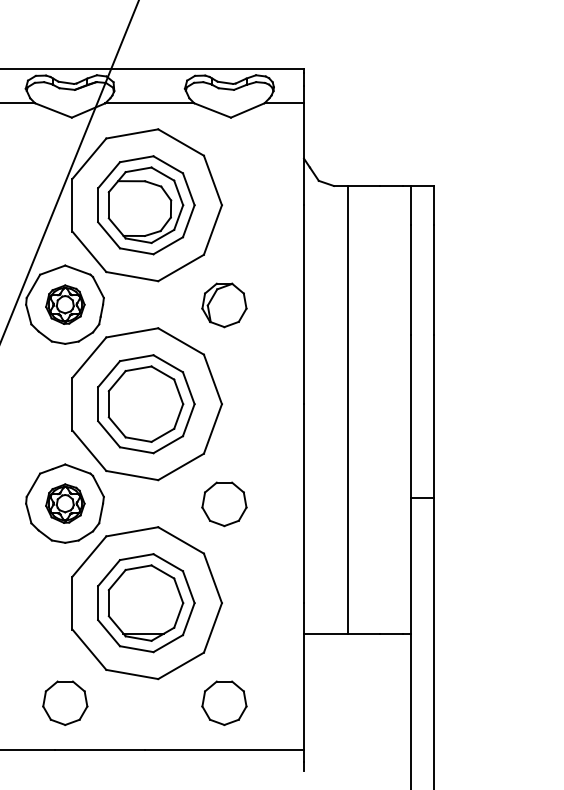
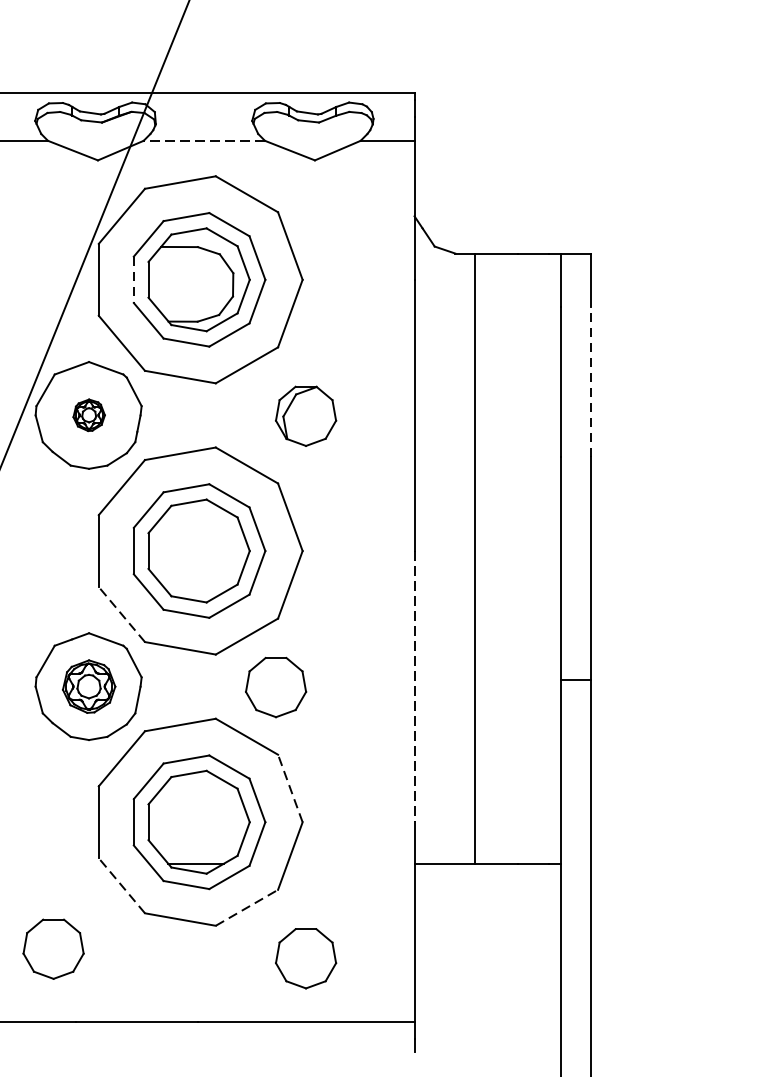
line: (149, 103) -> (203, 141), solid -> dashed
line: (98, 205) -> (134, 280), solid -> dashed
line: (433, 279) -> (591, 381), solid -> dashed
part: (65, 304) -> (89, 415), size x0.6
line: (89, 450) -> (122, 614), solid -> dashed
part: (224, 504) -> (276, 687), moved
line: (304, 504) -> (415, 687), solid -> dashed
line: (212, 577) -> (289, 787), solid -> dashed
line: (89, 649) -> (122, 885), solid -> dashed
line: (181, 665) -> (247, 907), solid -> dashed
part: (65, 702) -> (53, 948), moved

